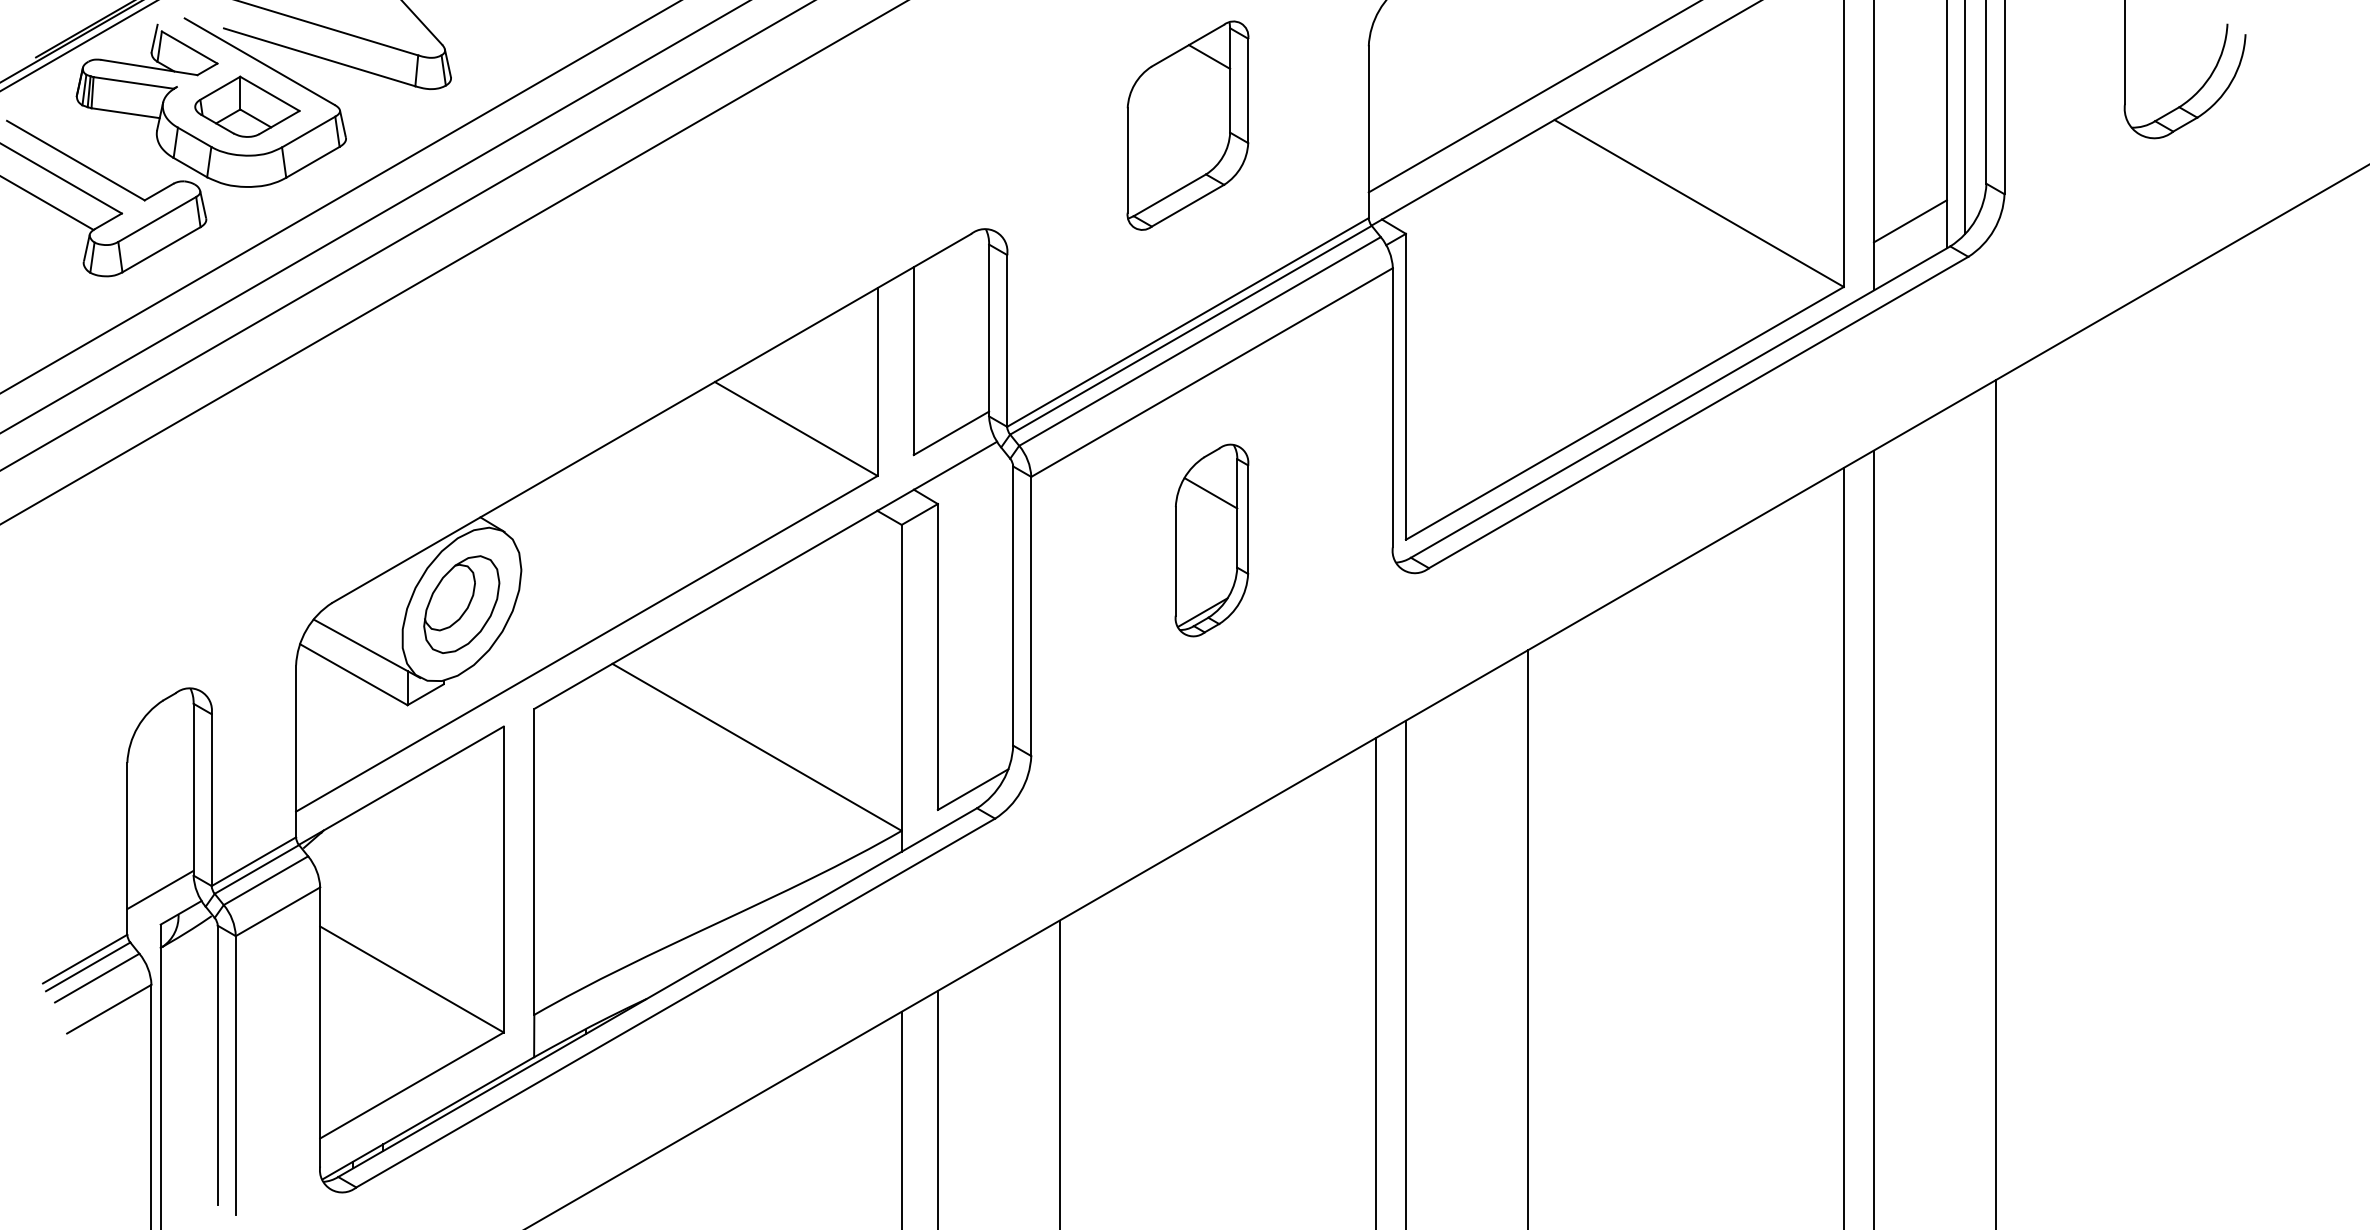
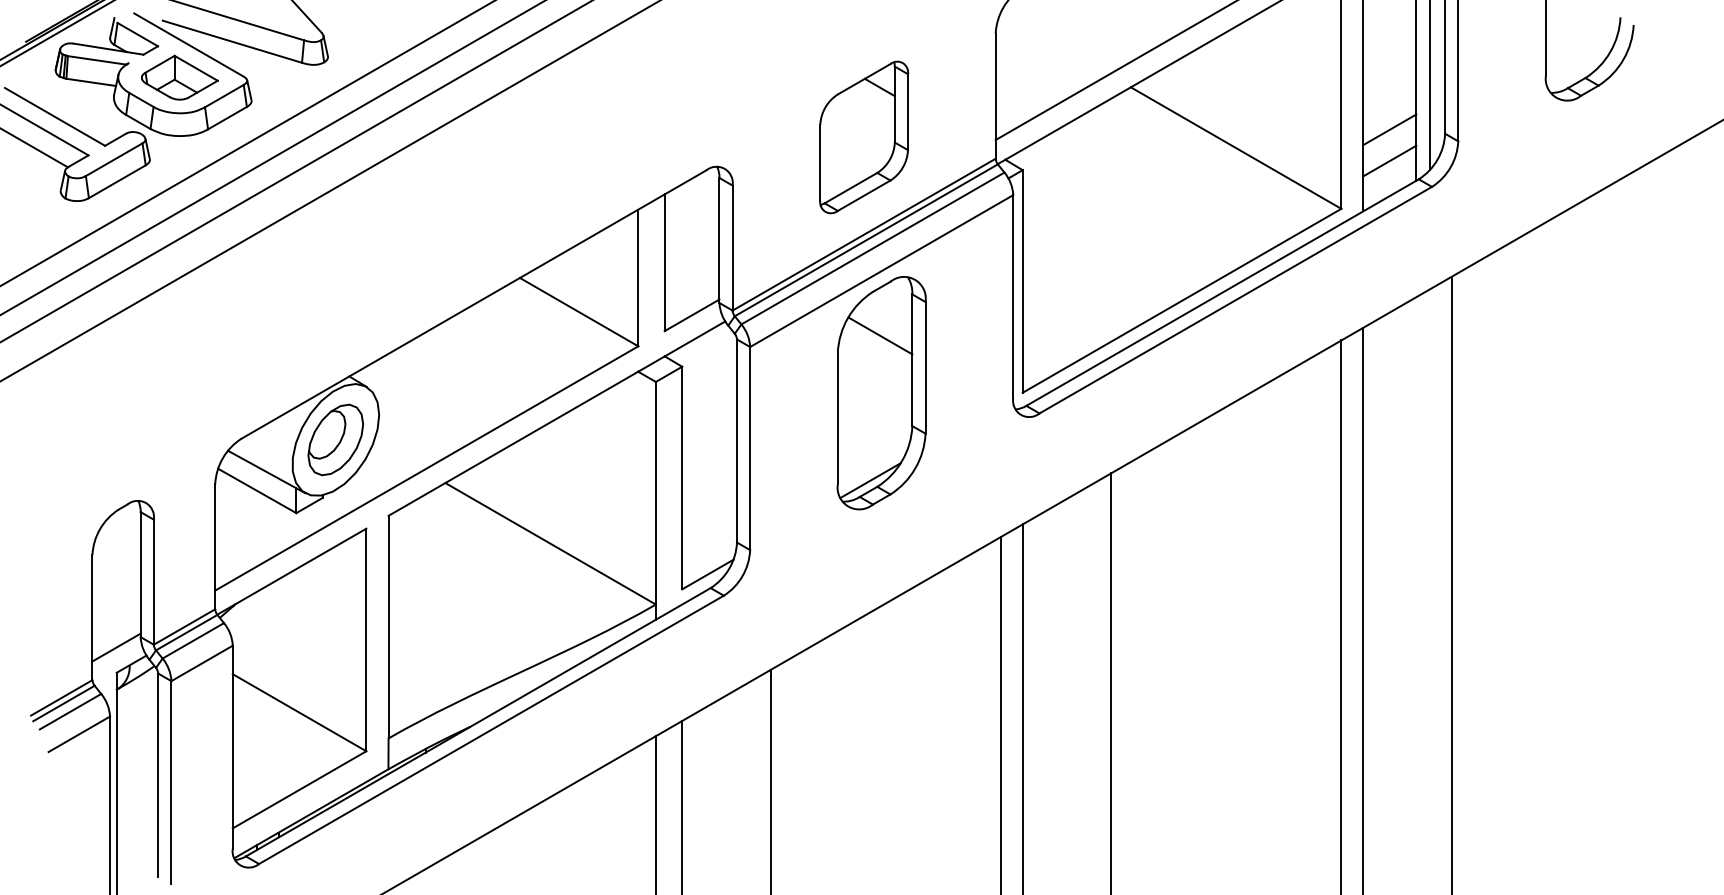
part: (1188, 125) -> (864, 137), moved
line: (1909, 177) -> (1389, 129), added
part: (1211, 540) -> (881, 393), size x1.67

